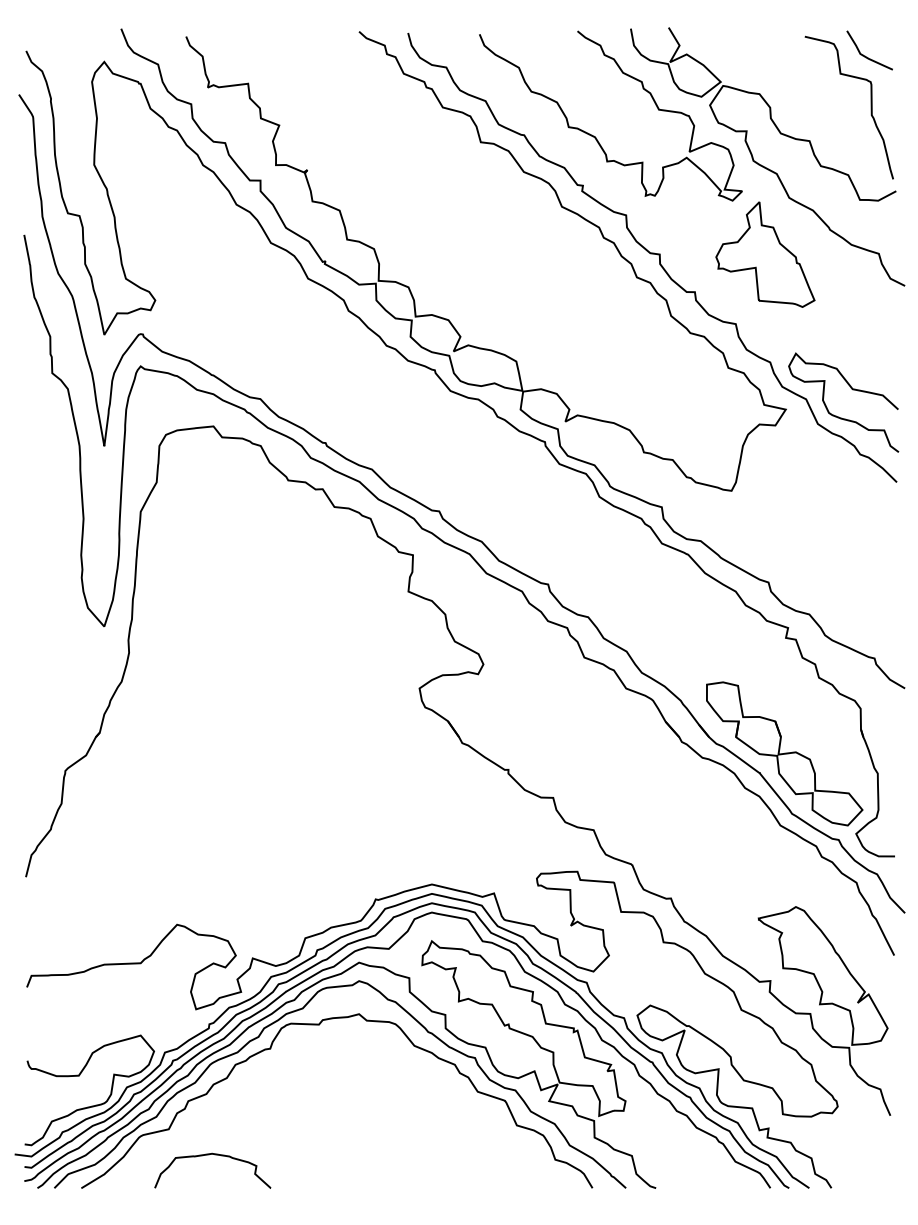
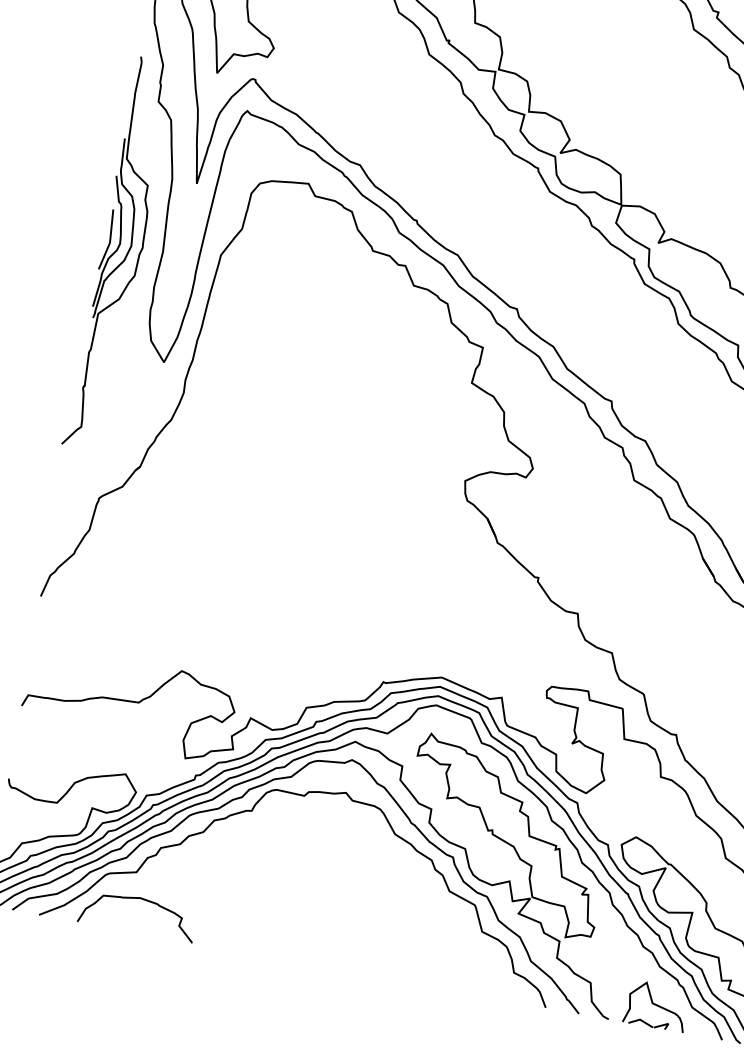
part: (40, 528) -> (118, 253), added
curve: (214, 1155) -> (142, 900), moved
part: (700, 1166) -> (656, 1005), added

